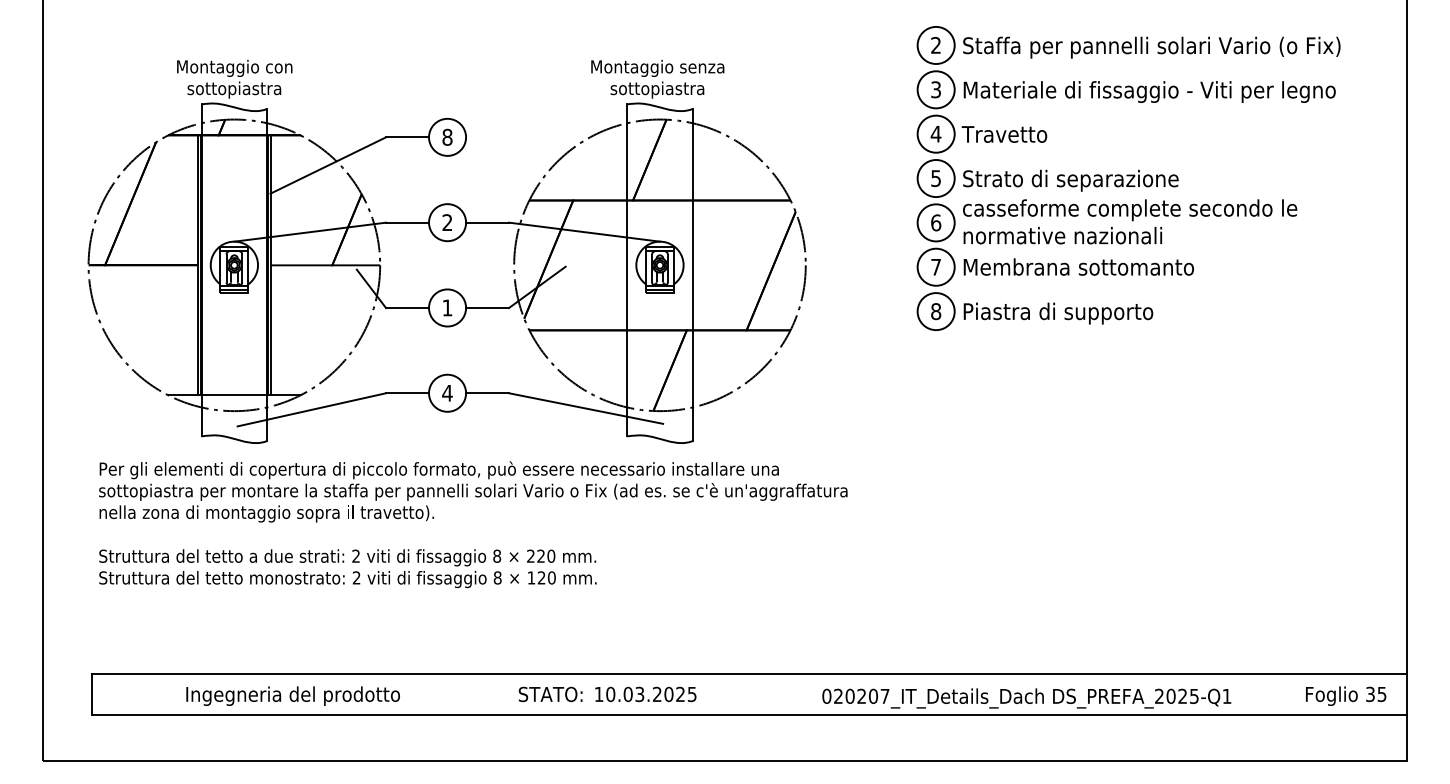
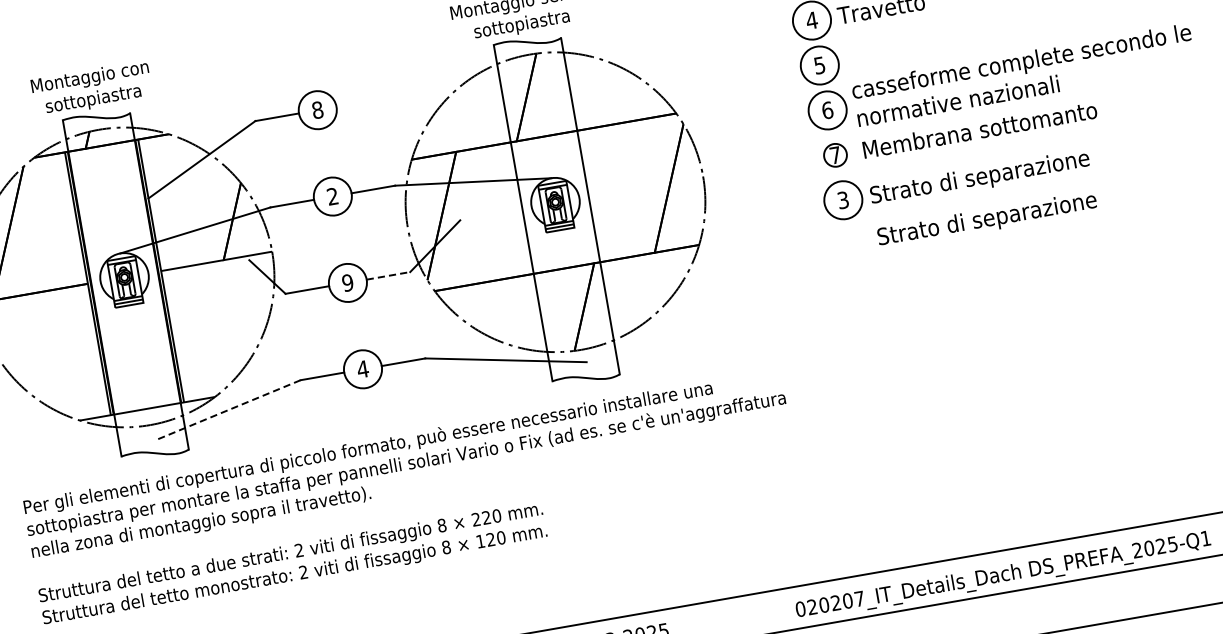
text: (1070, 180) -> (986, 219), moved
circle: (935, 266) -> (834, 154), size x0.6
text: (447, 307) -> (347, 282), 1 -> 9
line: (487, 307) -> (388, 275), solid -> dashed
text: (936, 311) -> (843, 200), 8 -> 3
text: (1070, 313) -> (979, 178), Piastra di supporto -> Strato di separazione
line: (311, 409) -> (228, 409), solid -> dashed

